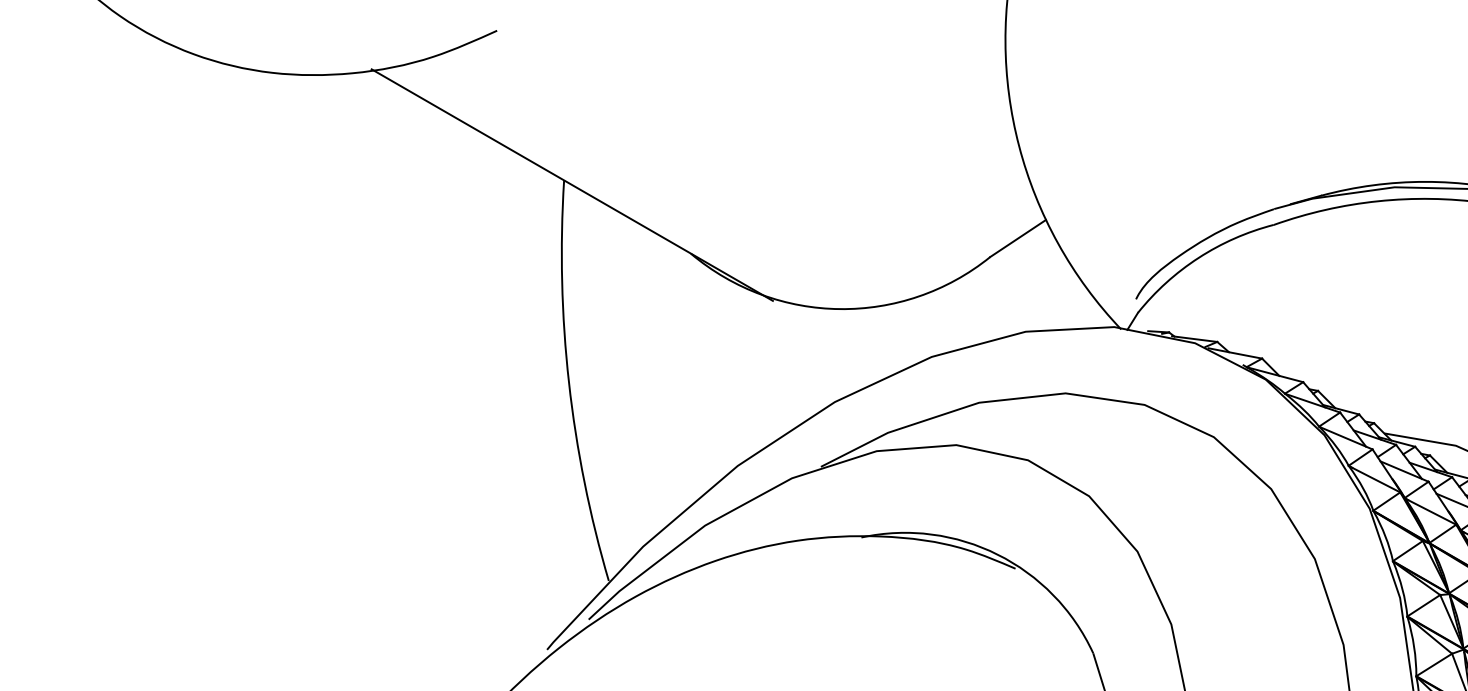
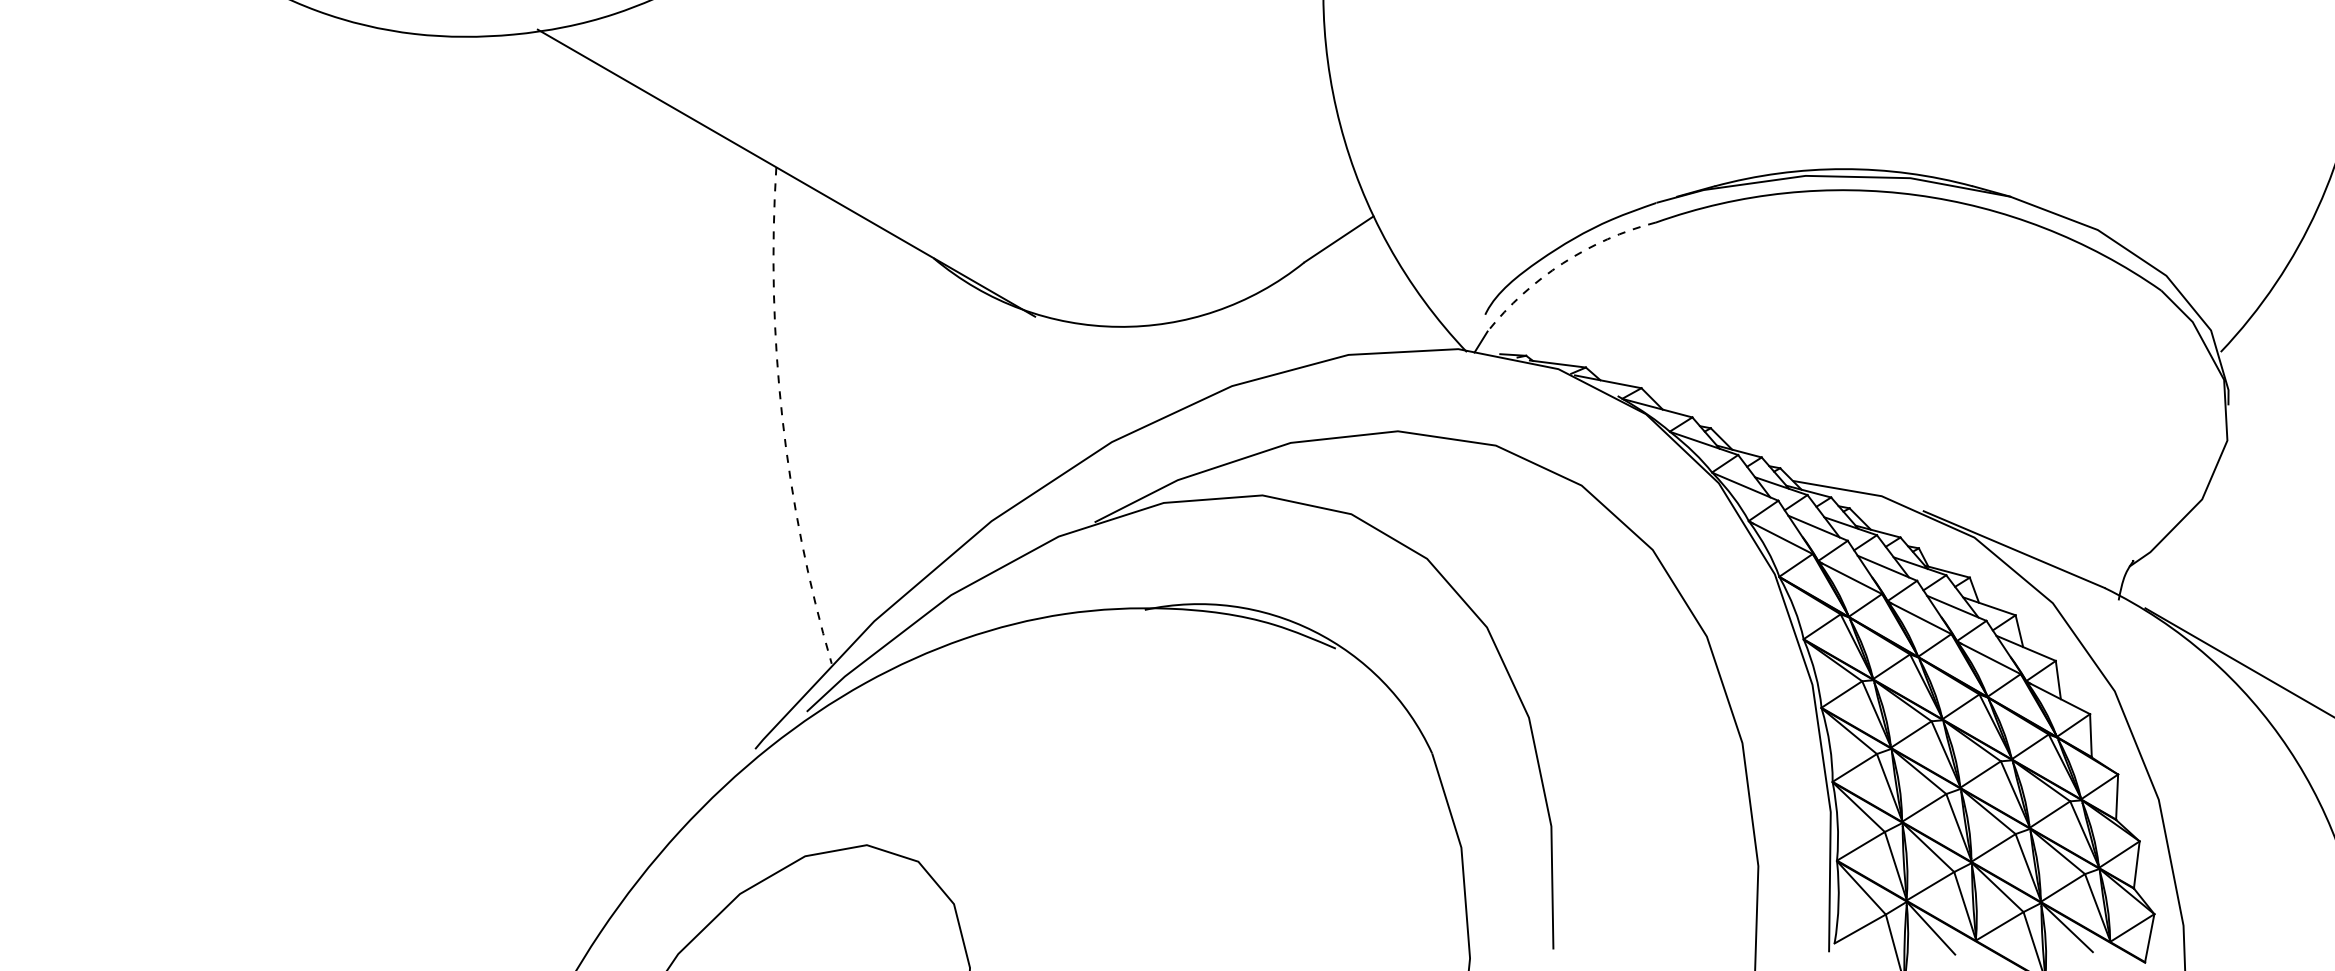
arc: (1198, 257) -> (1562, 263), solid -> dashed
arc: (569, 383) -> (782, 418), solid -> dashed

